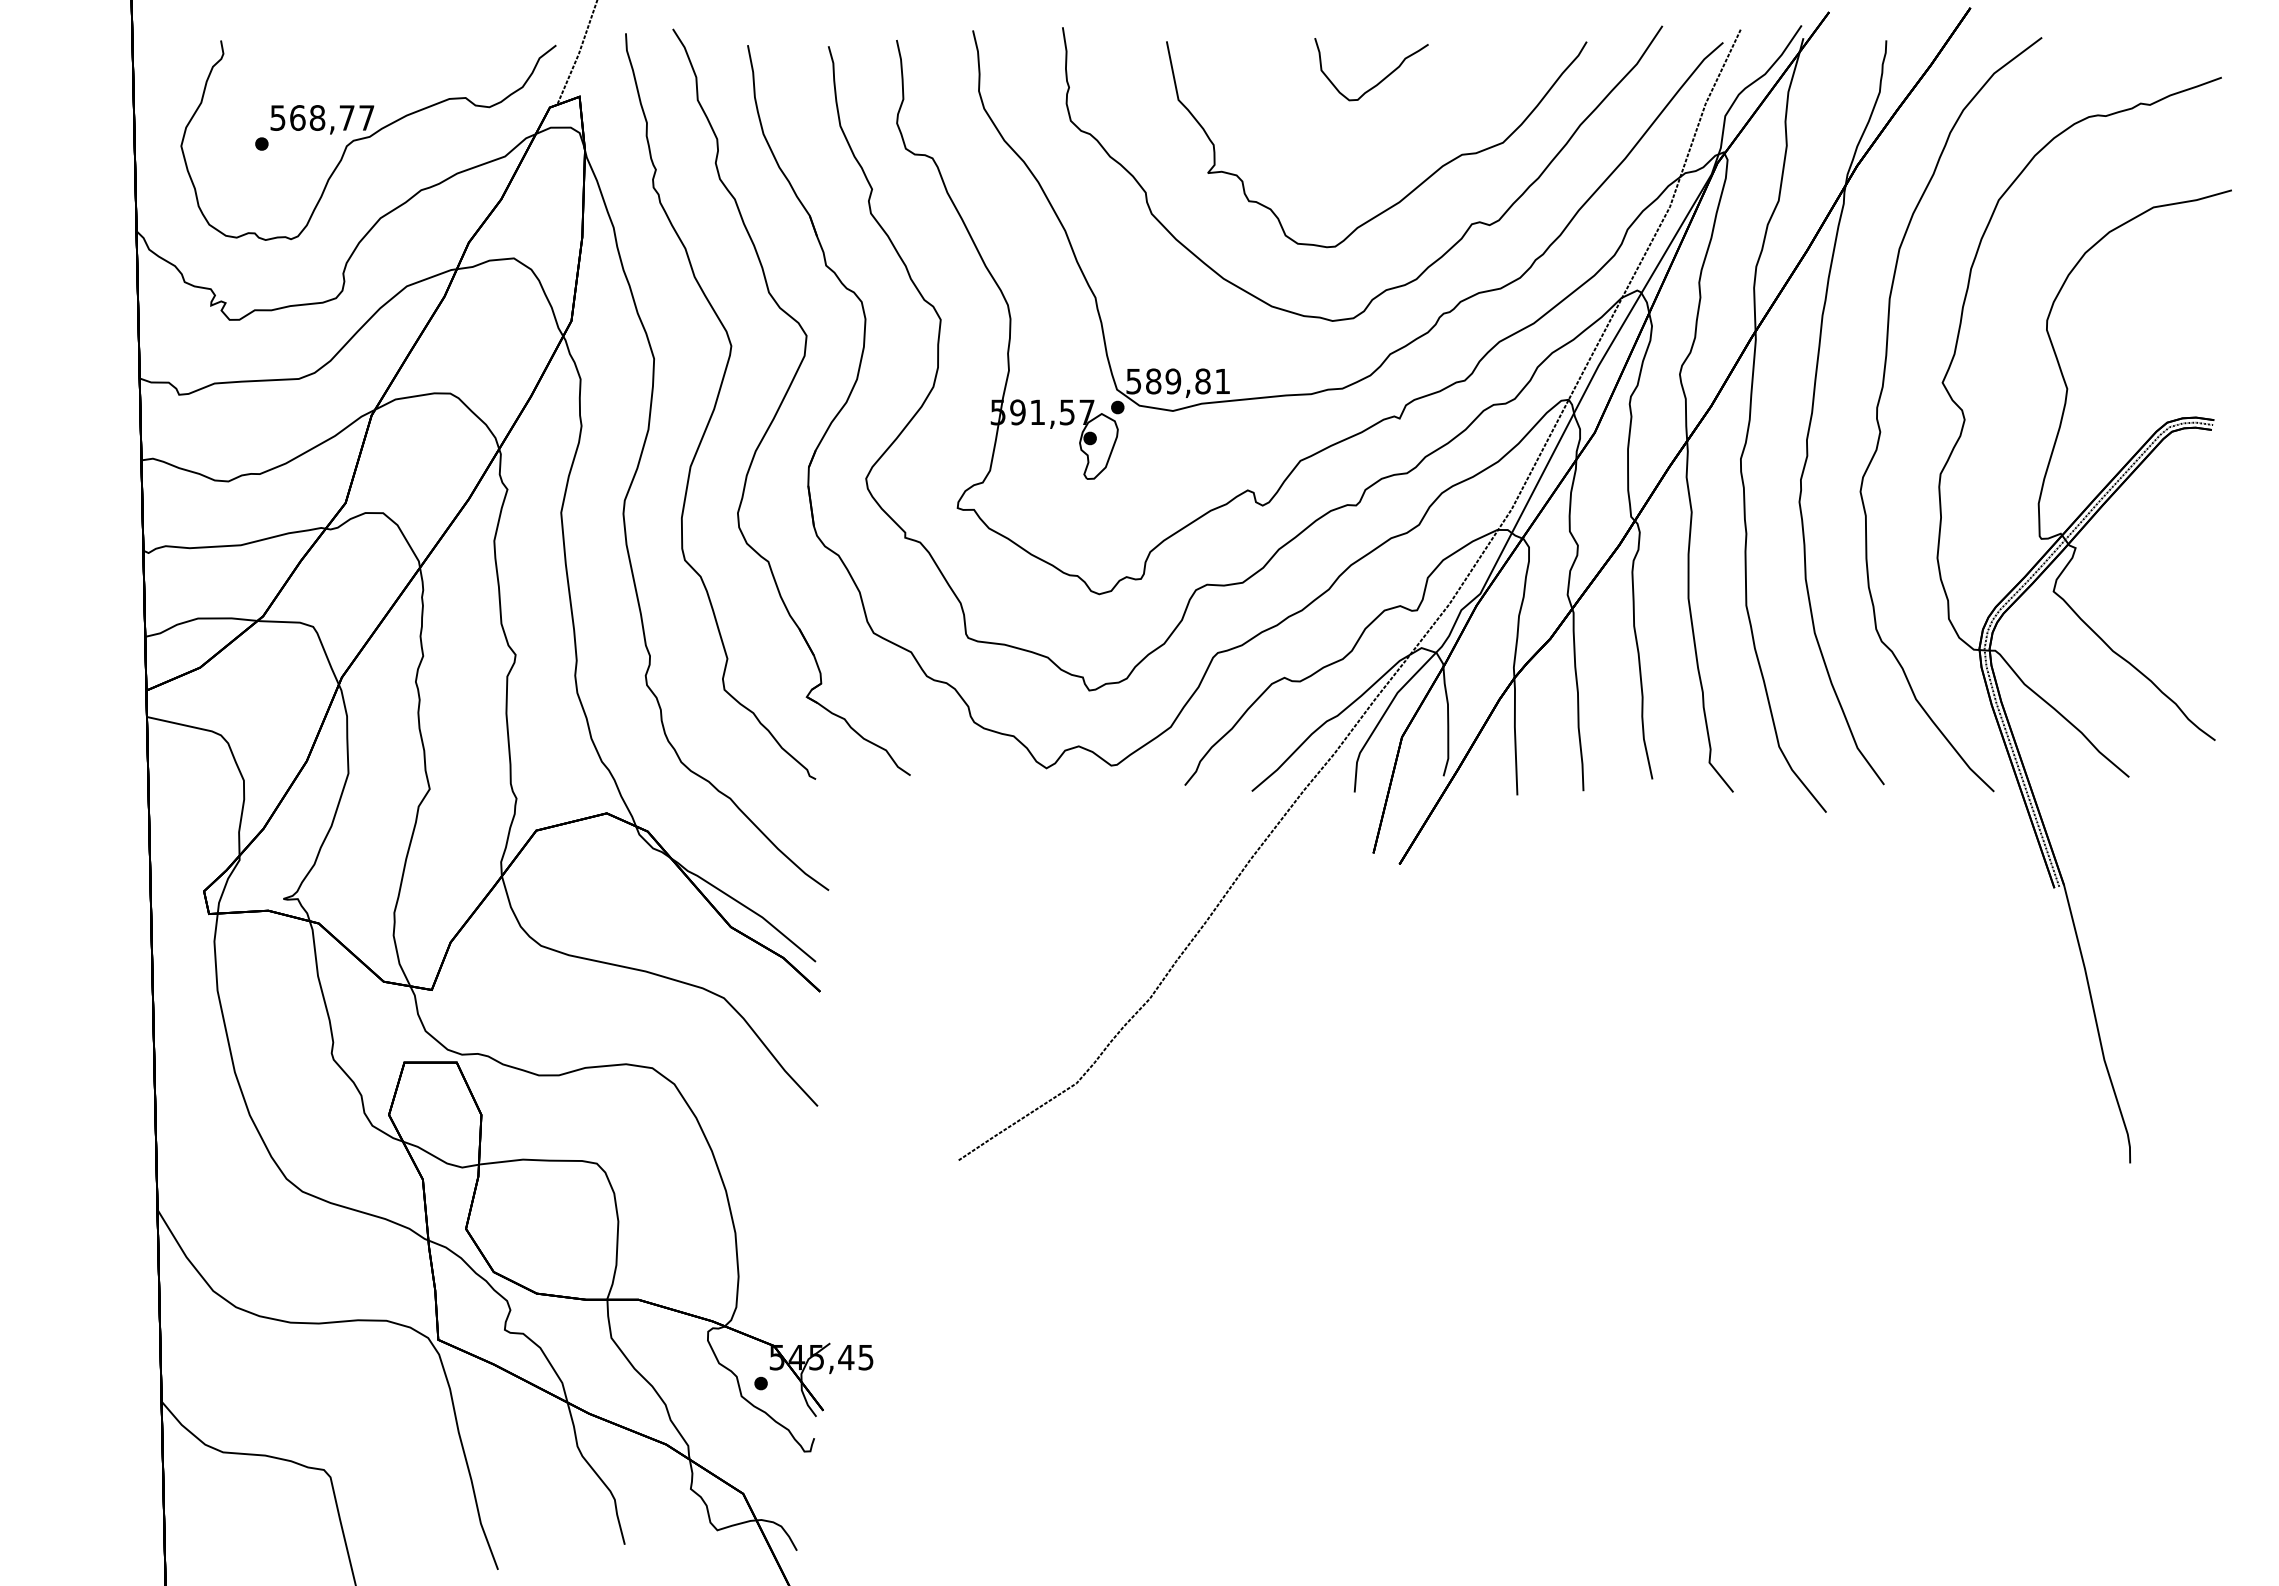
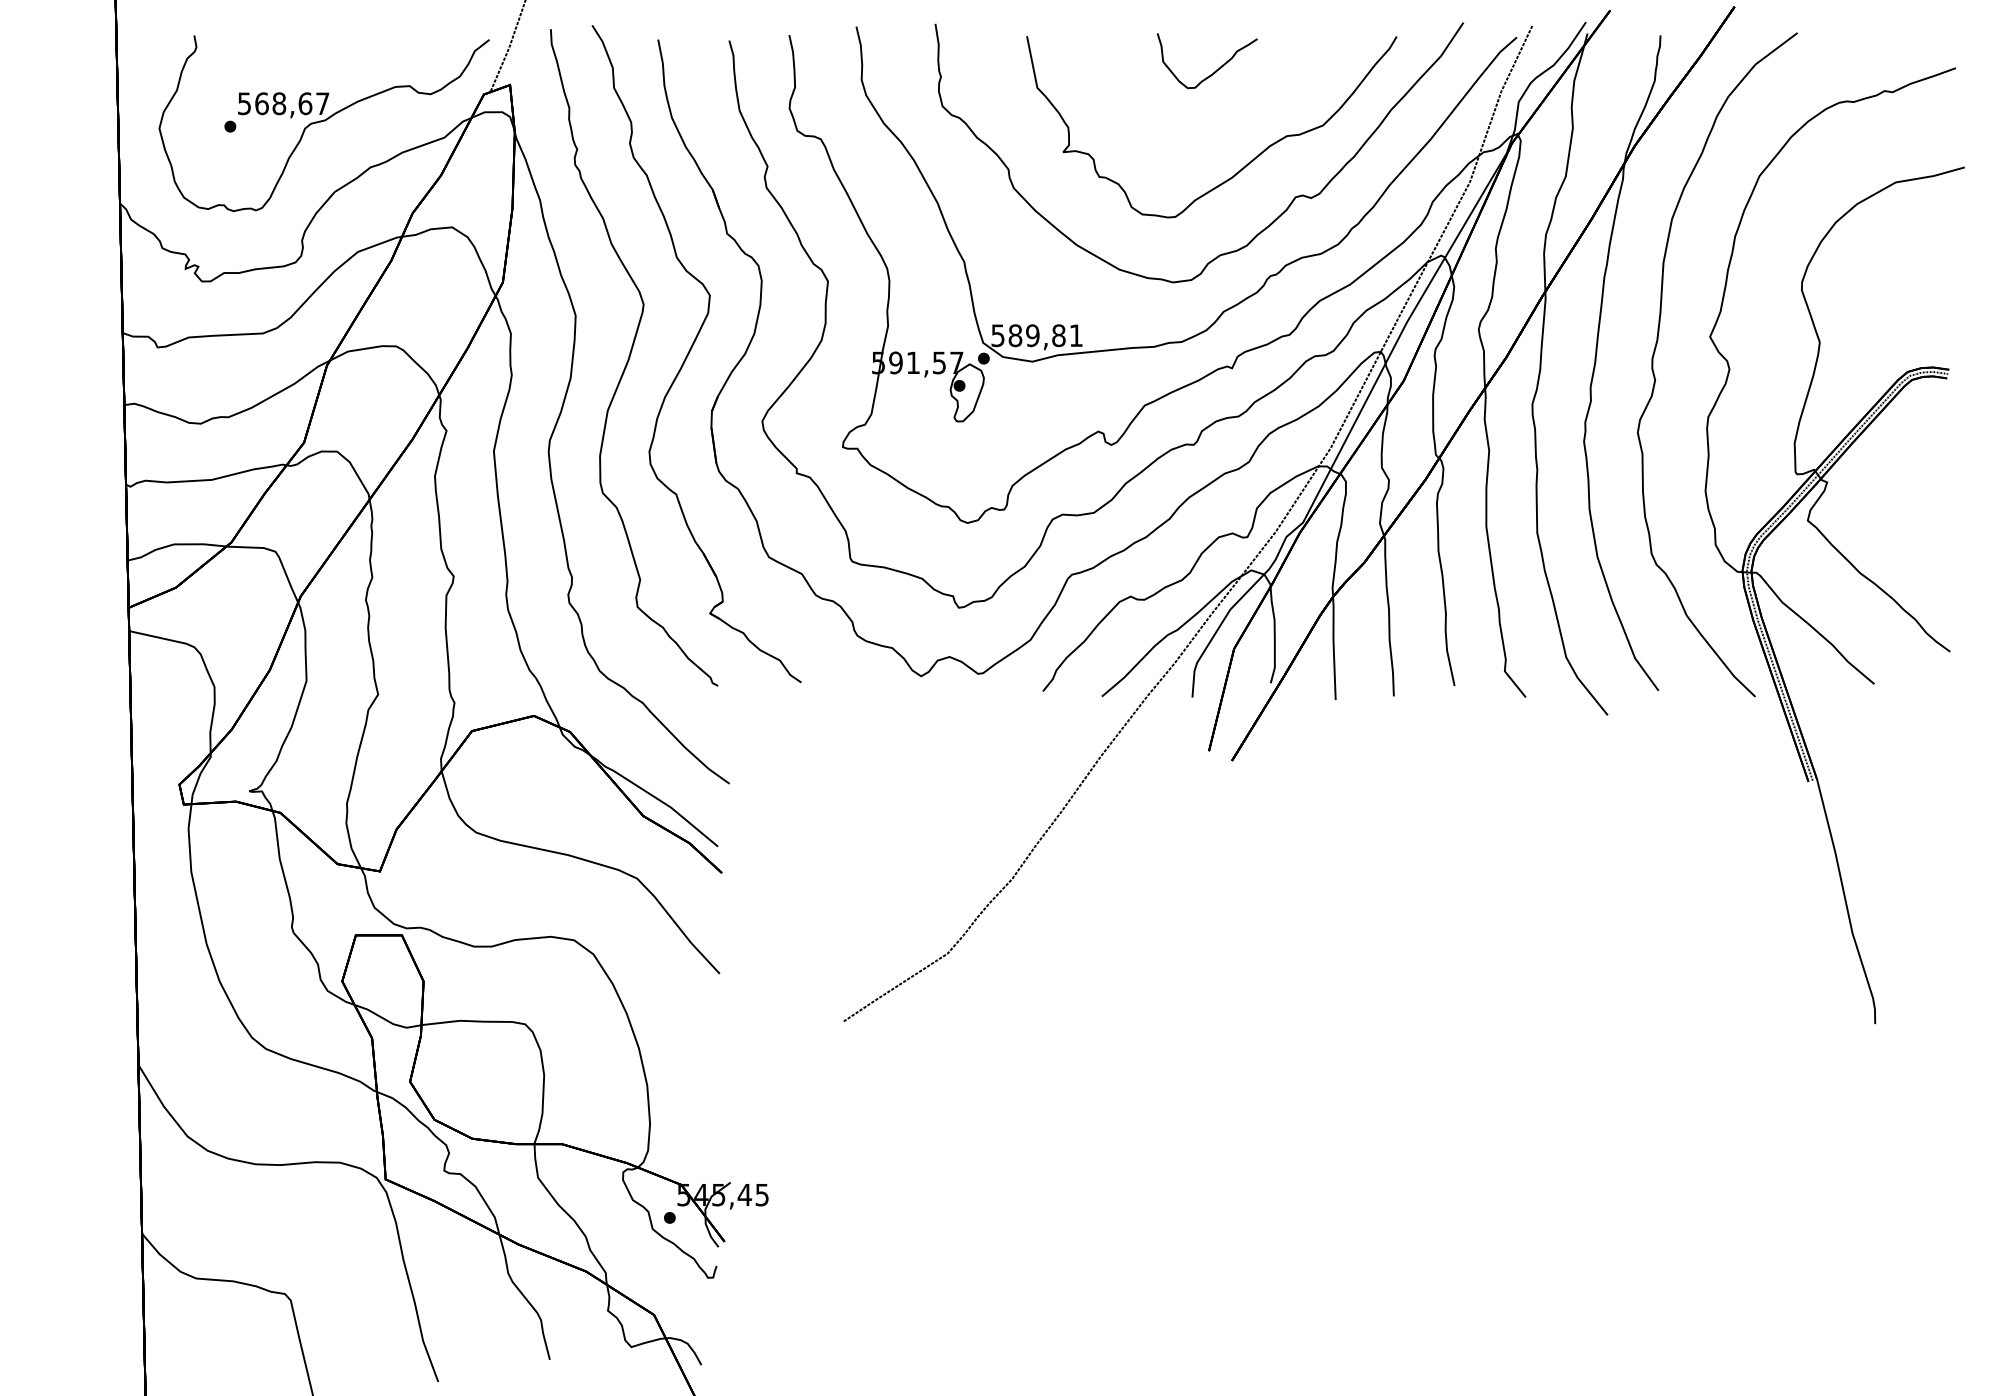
text: (347, 117) -> (305, 103), 568,77 -> 568,67

